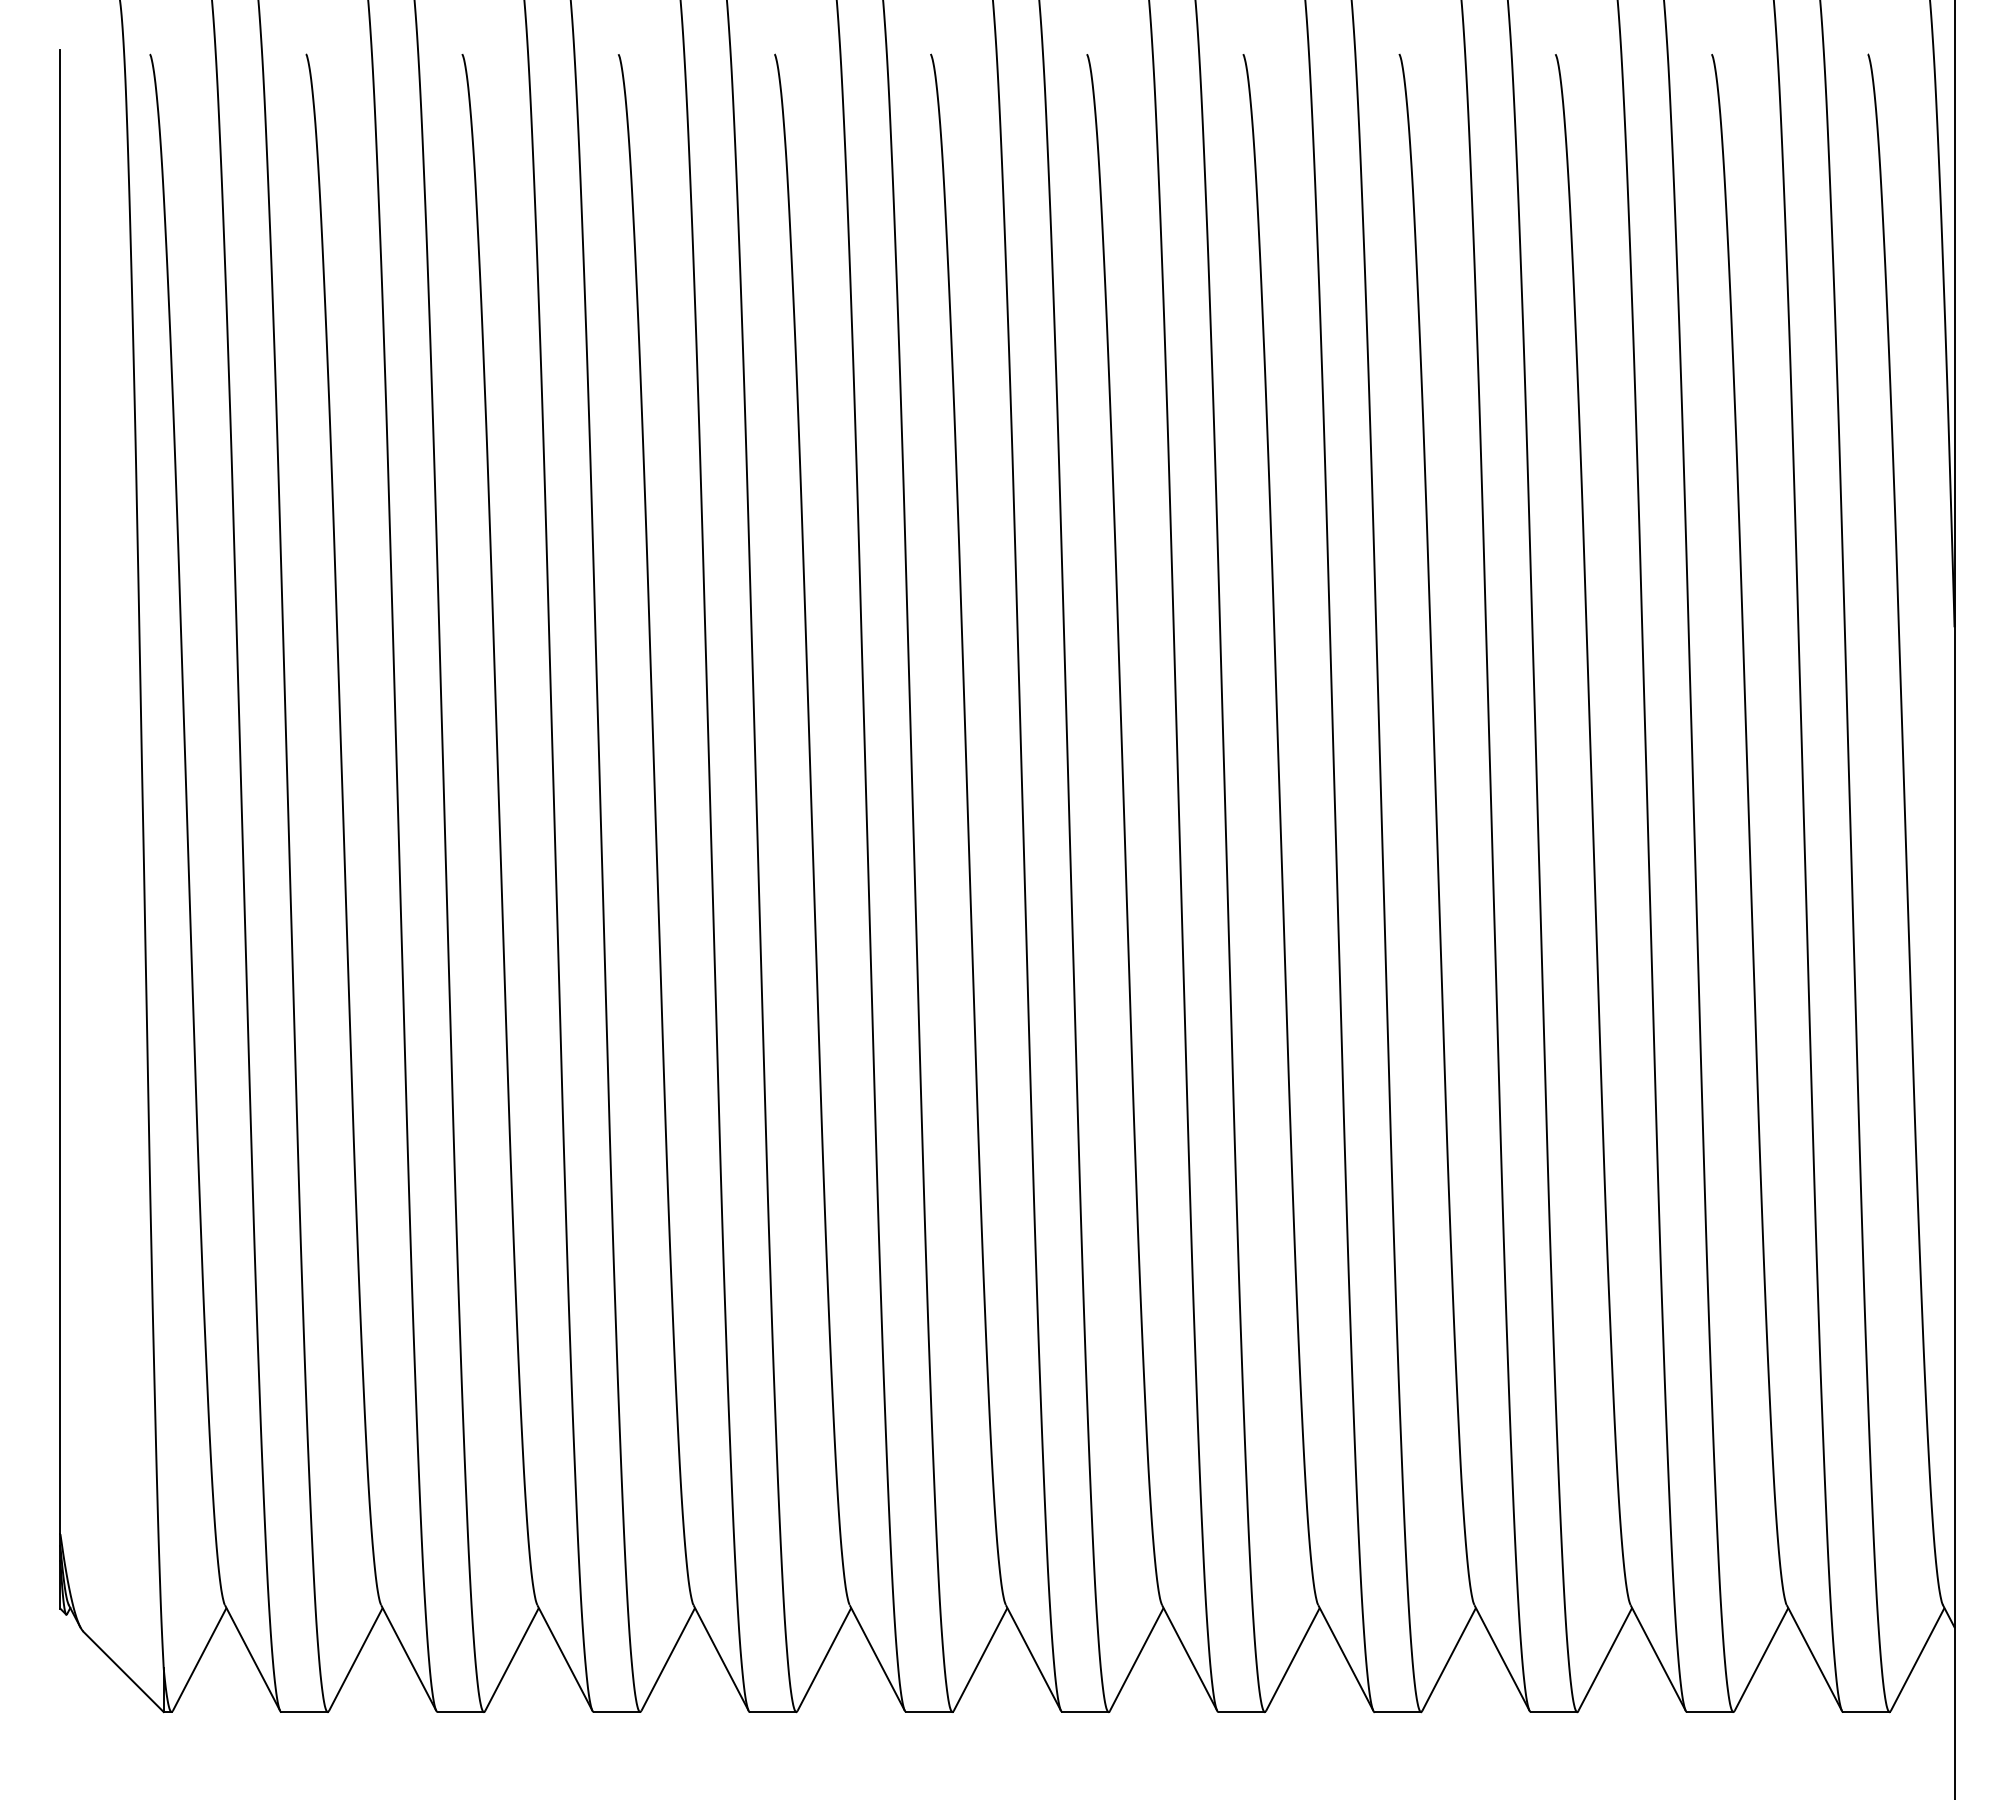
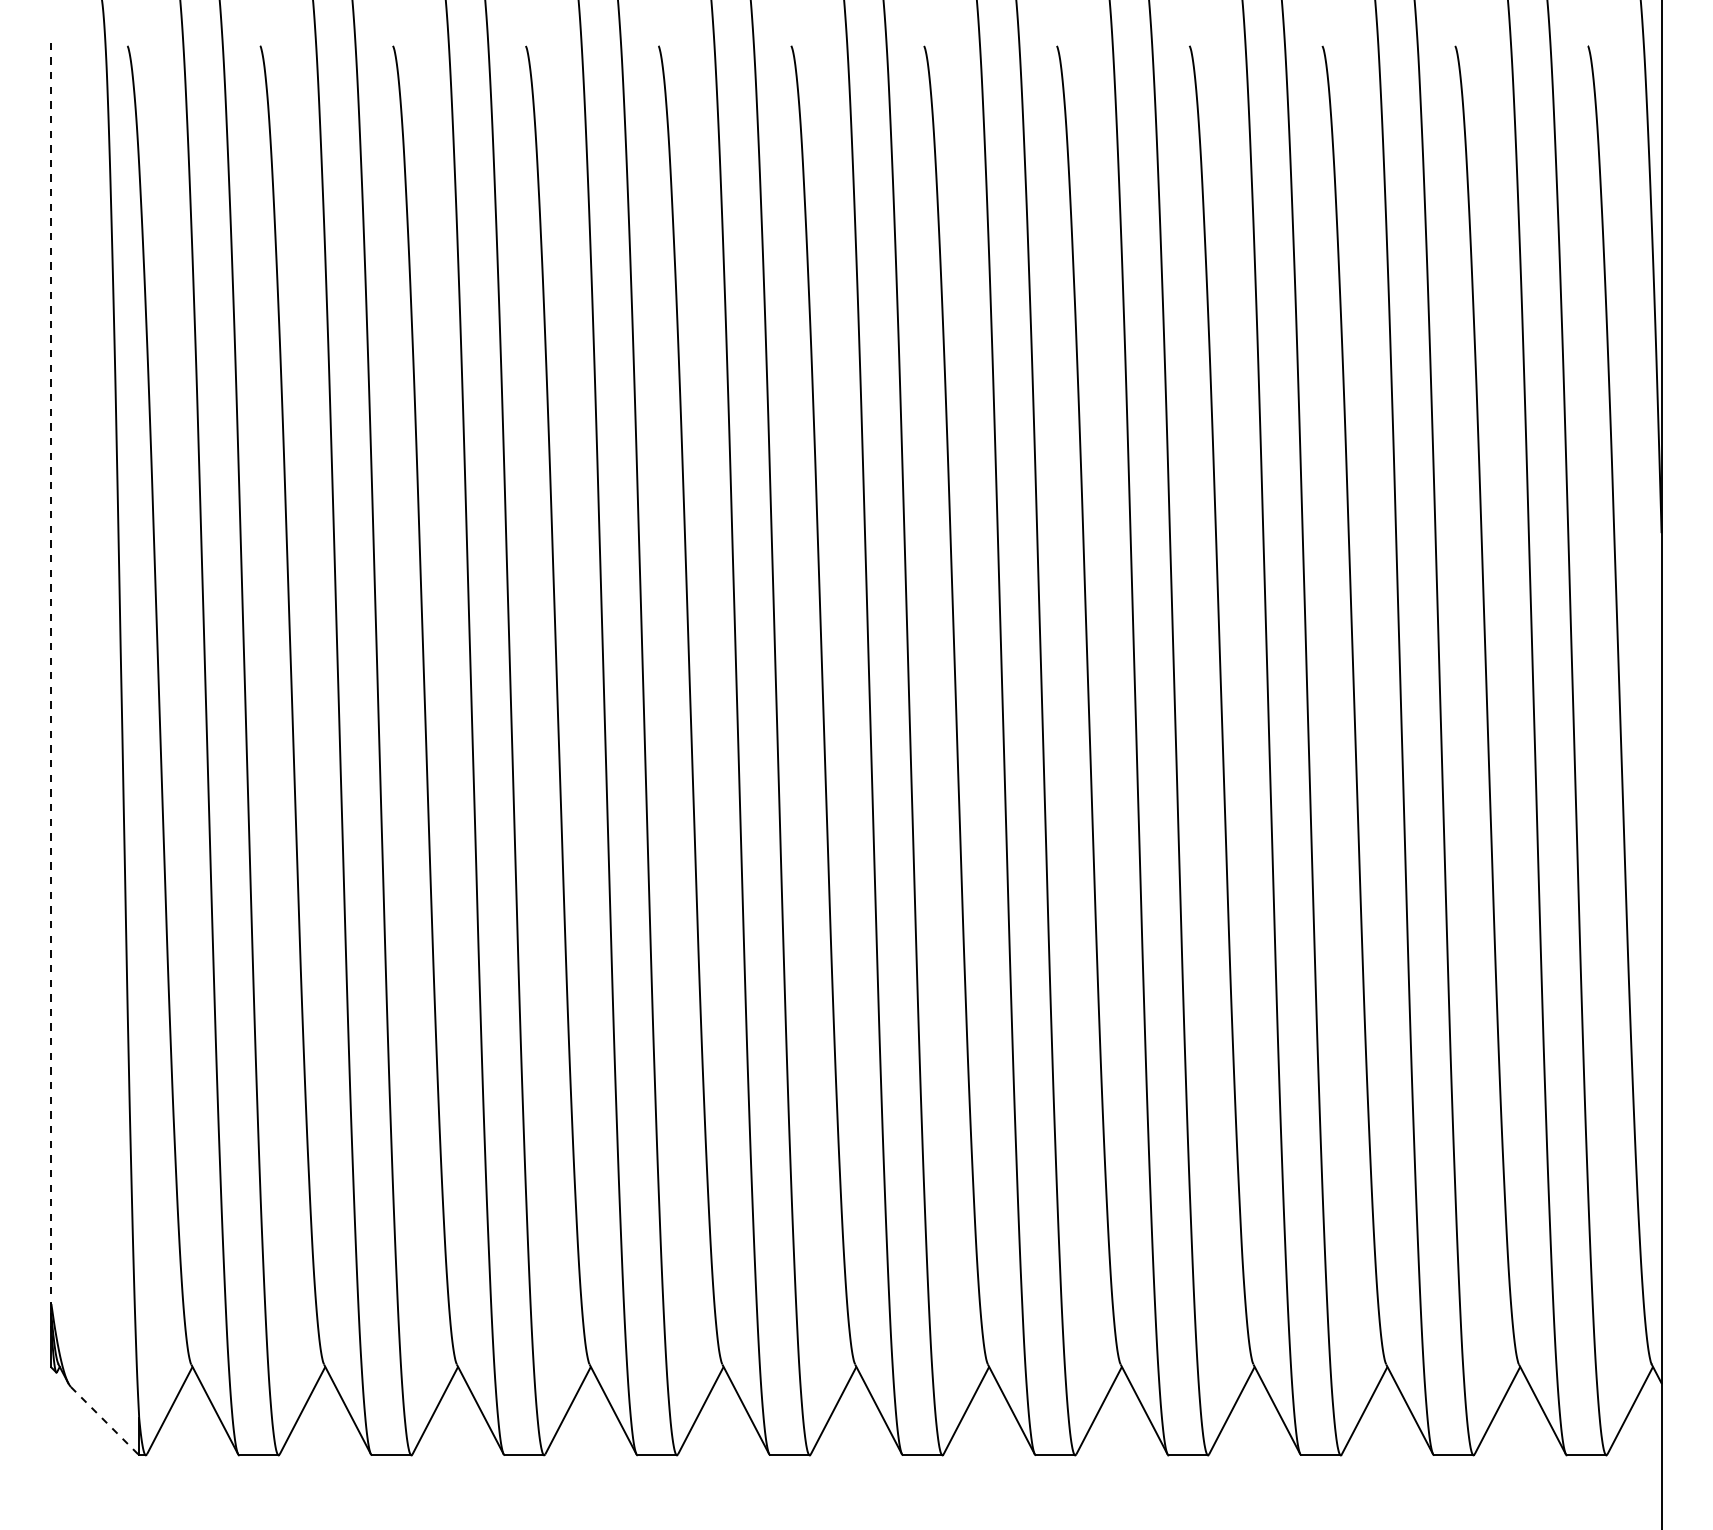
line: (60, 792) -> (51, 673), solid -> dashed
line: (123, 1671) -> (105, 1420), solid -> dashed

